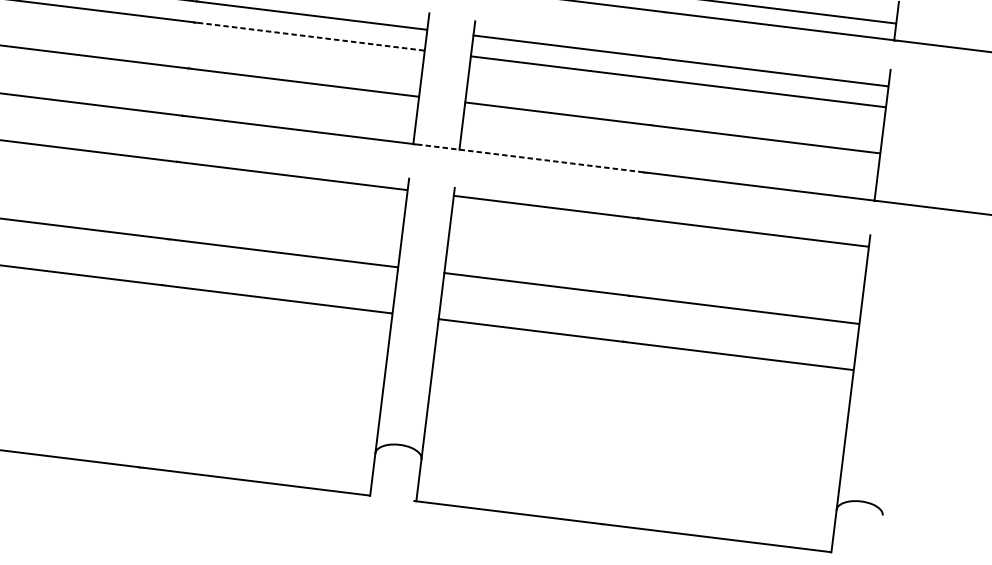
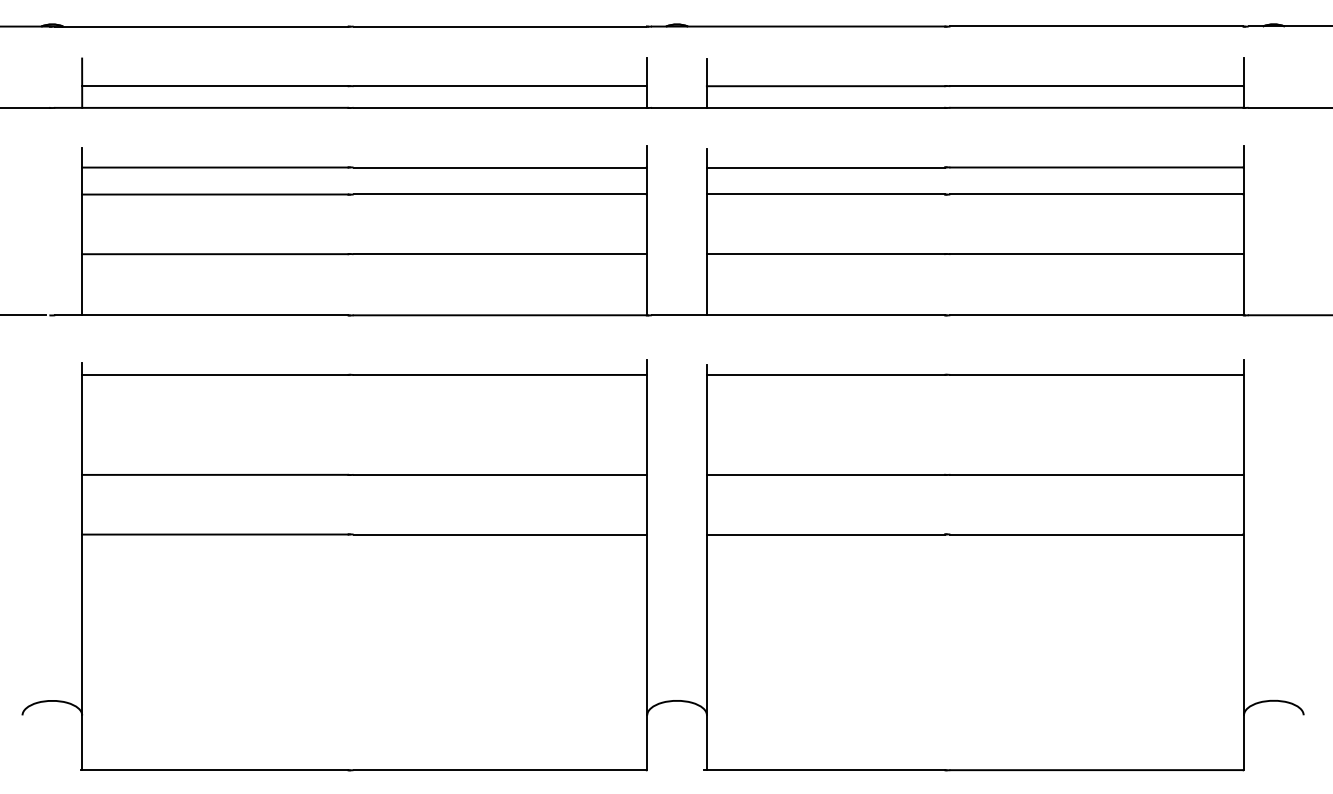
line: (311, 36) -> (500, 194), dashed -> solid
line: (530, 158) -> (798, 315), dashed -> solid

